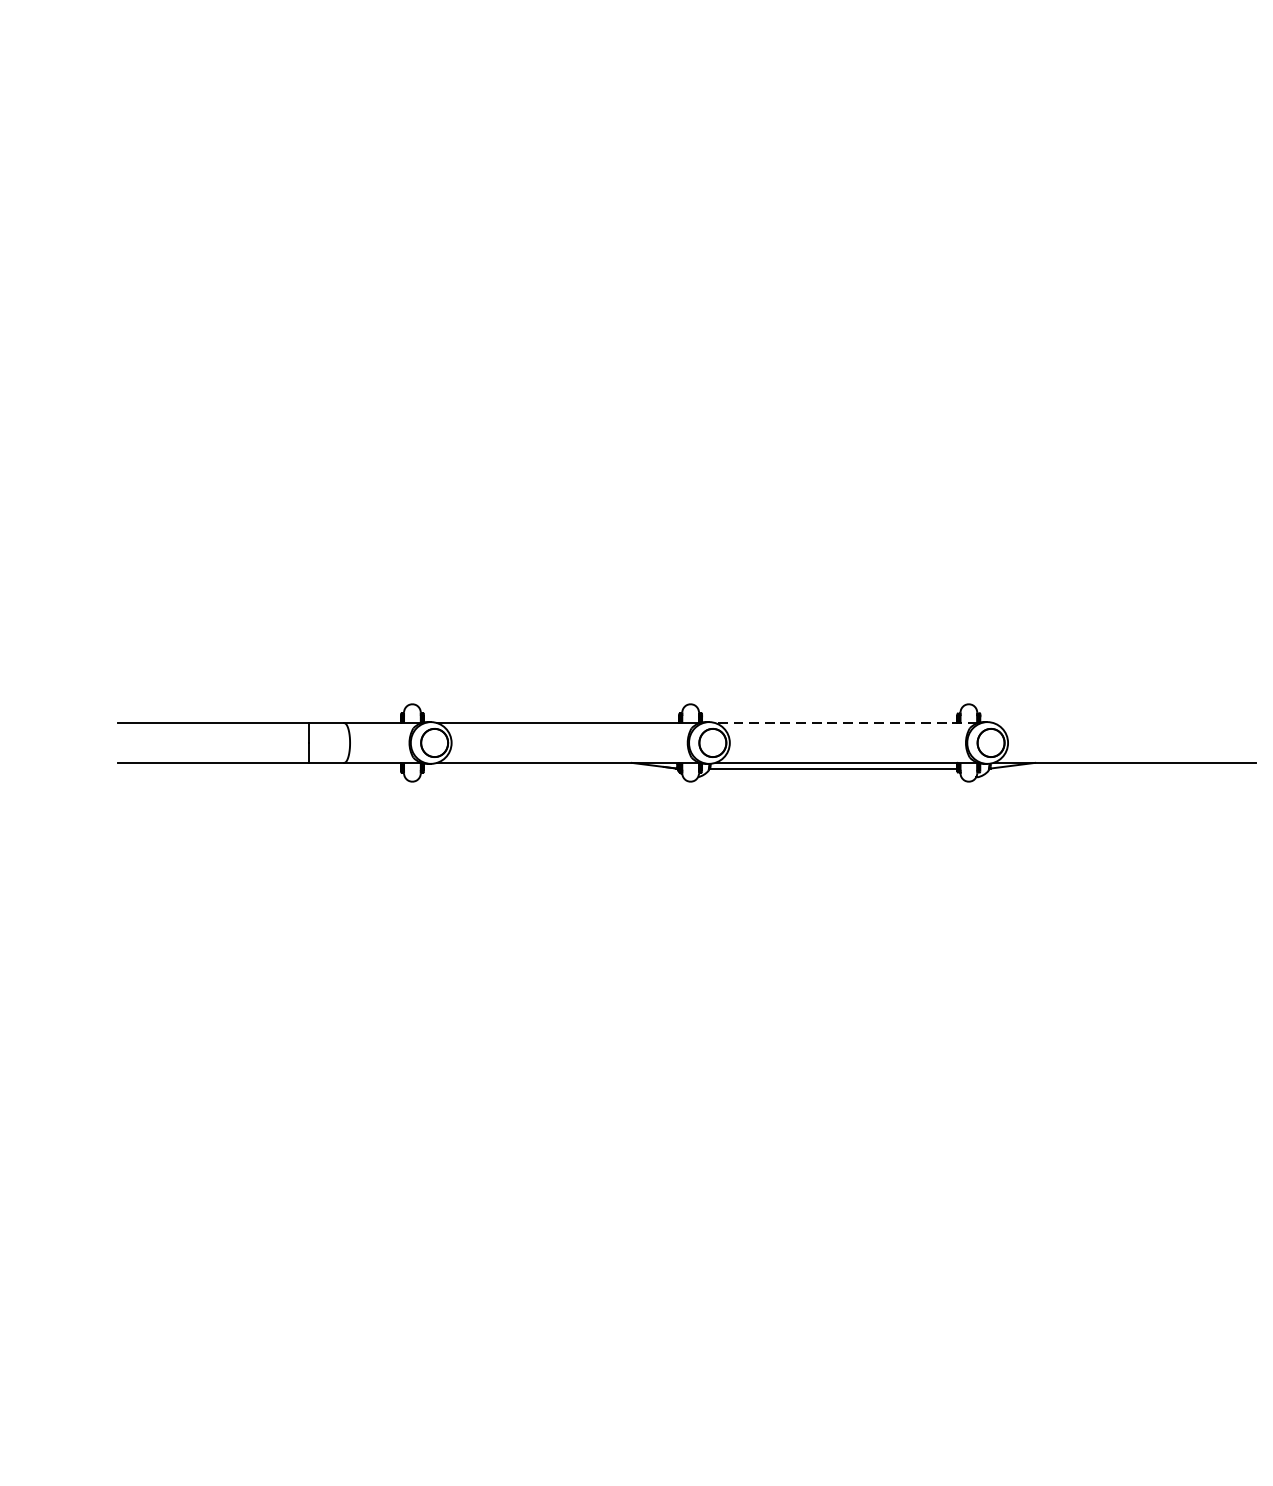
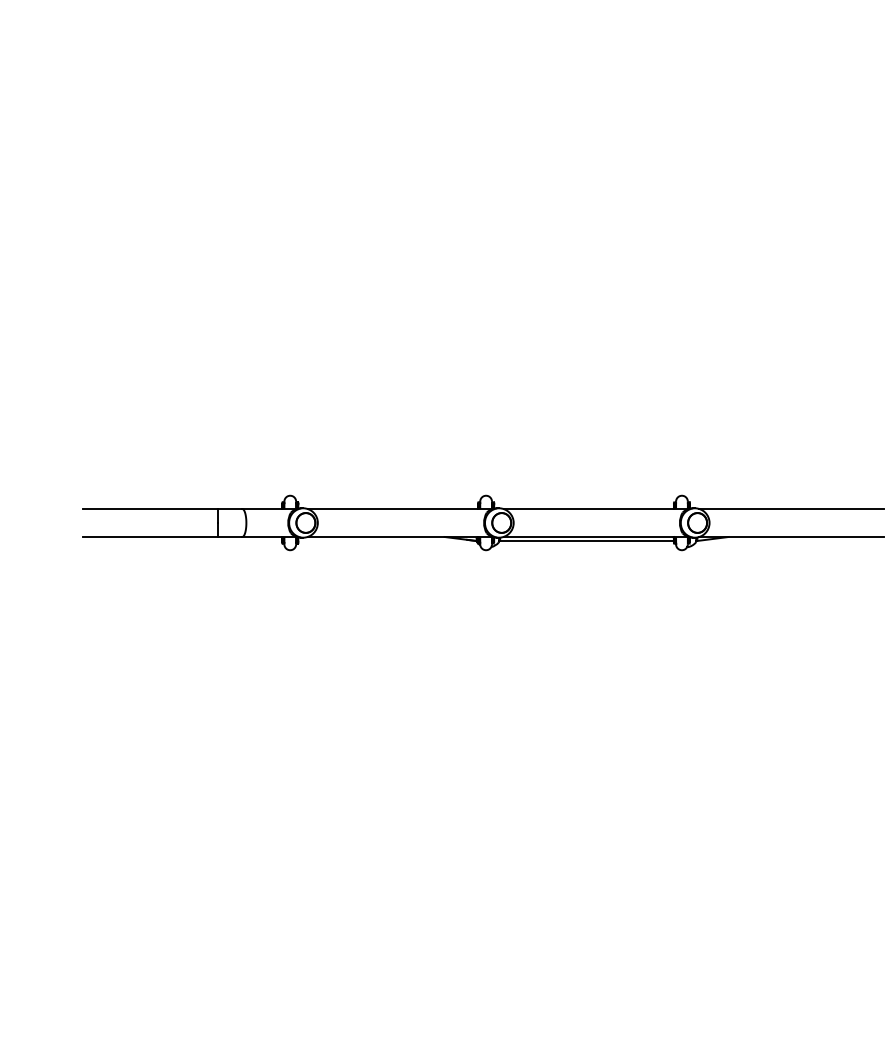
line: (846, 723) -> (595, 509), dashed -> solid
line: (1124, 723) -> (791, 509), added

